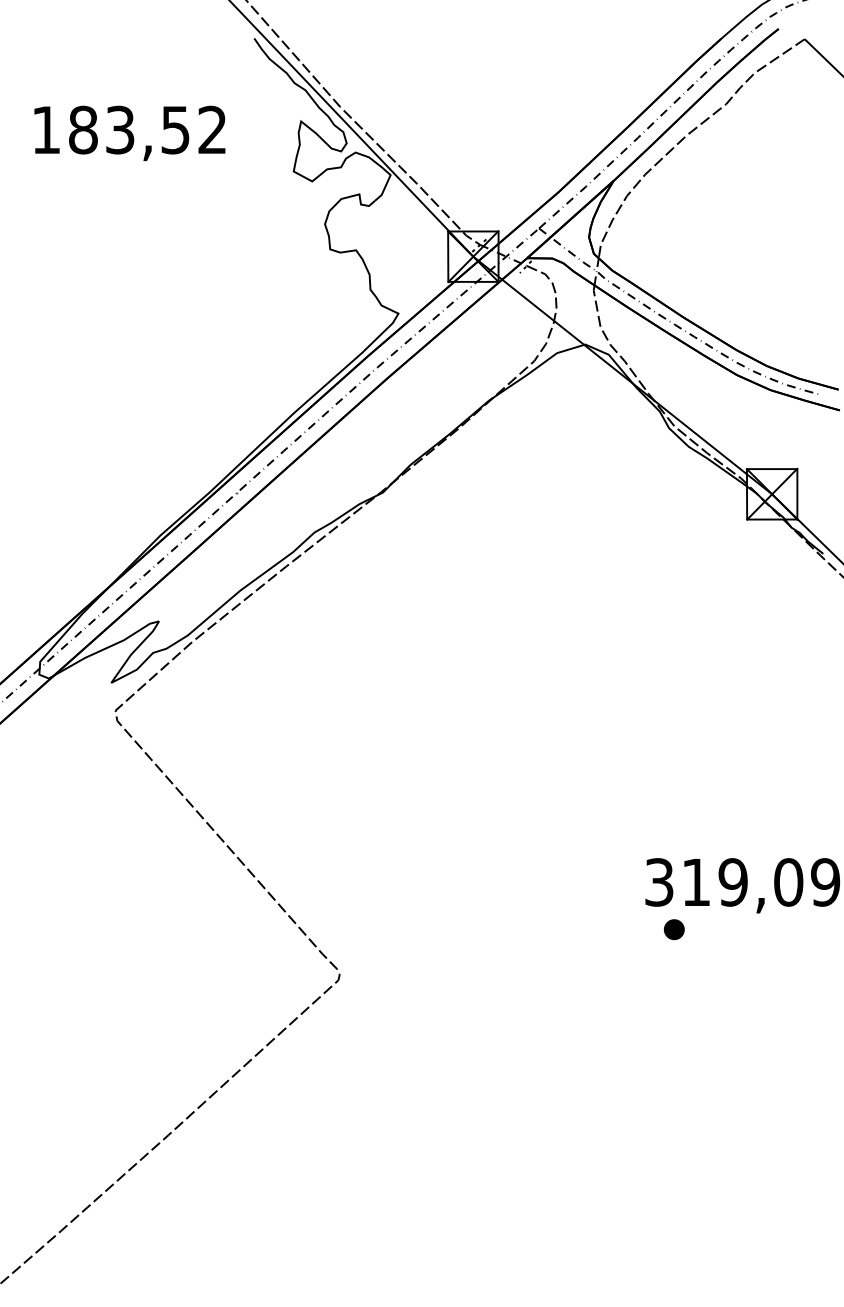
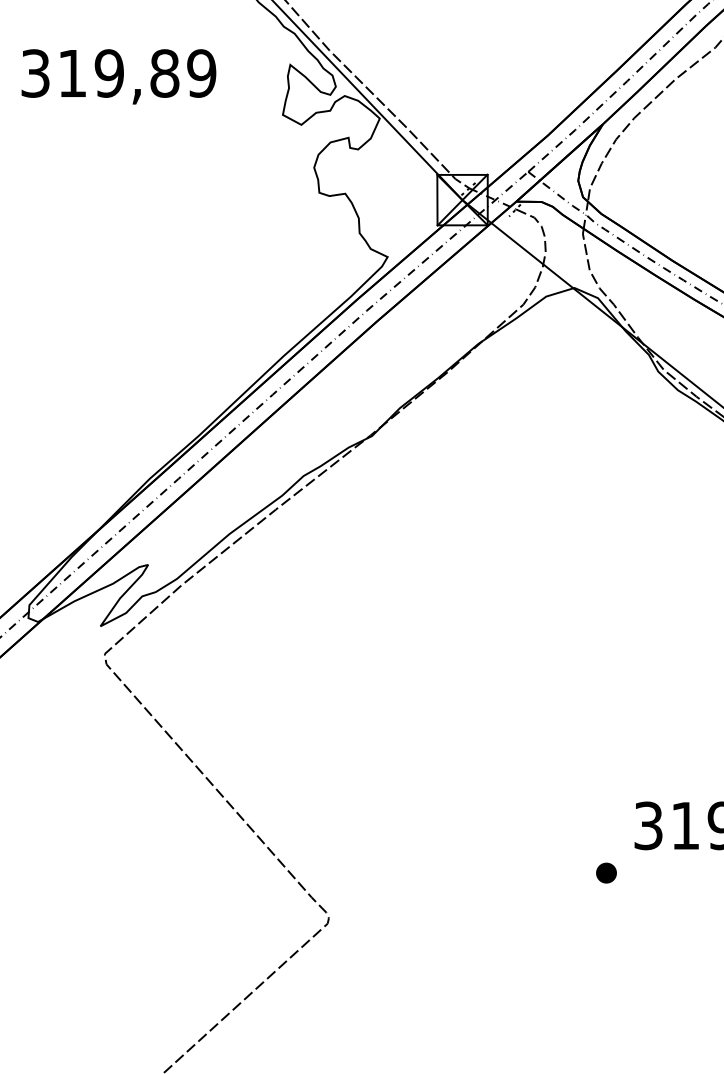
text: (129, 129) -> (118, 72), 183,52 -> 319,89
part: (673, 929) -> (605, 872), moved

